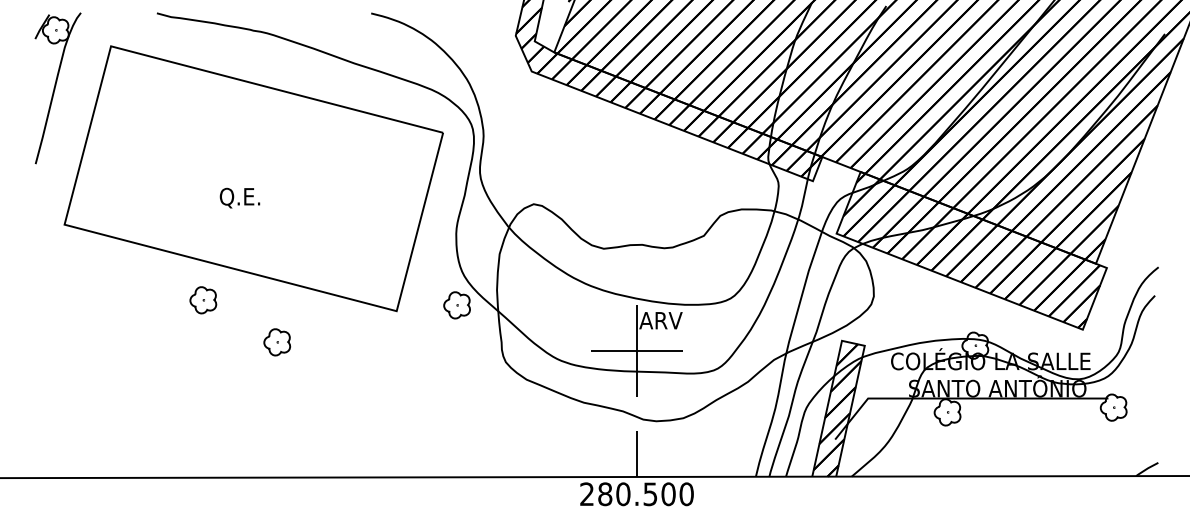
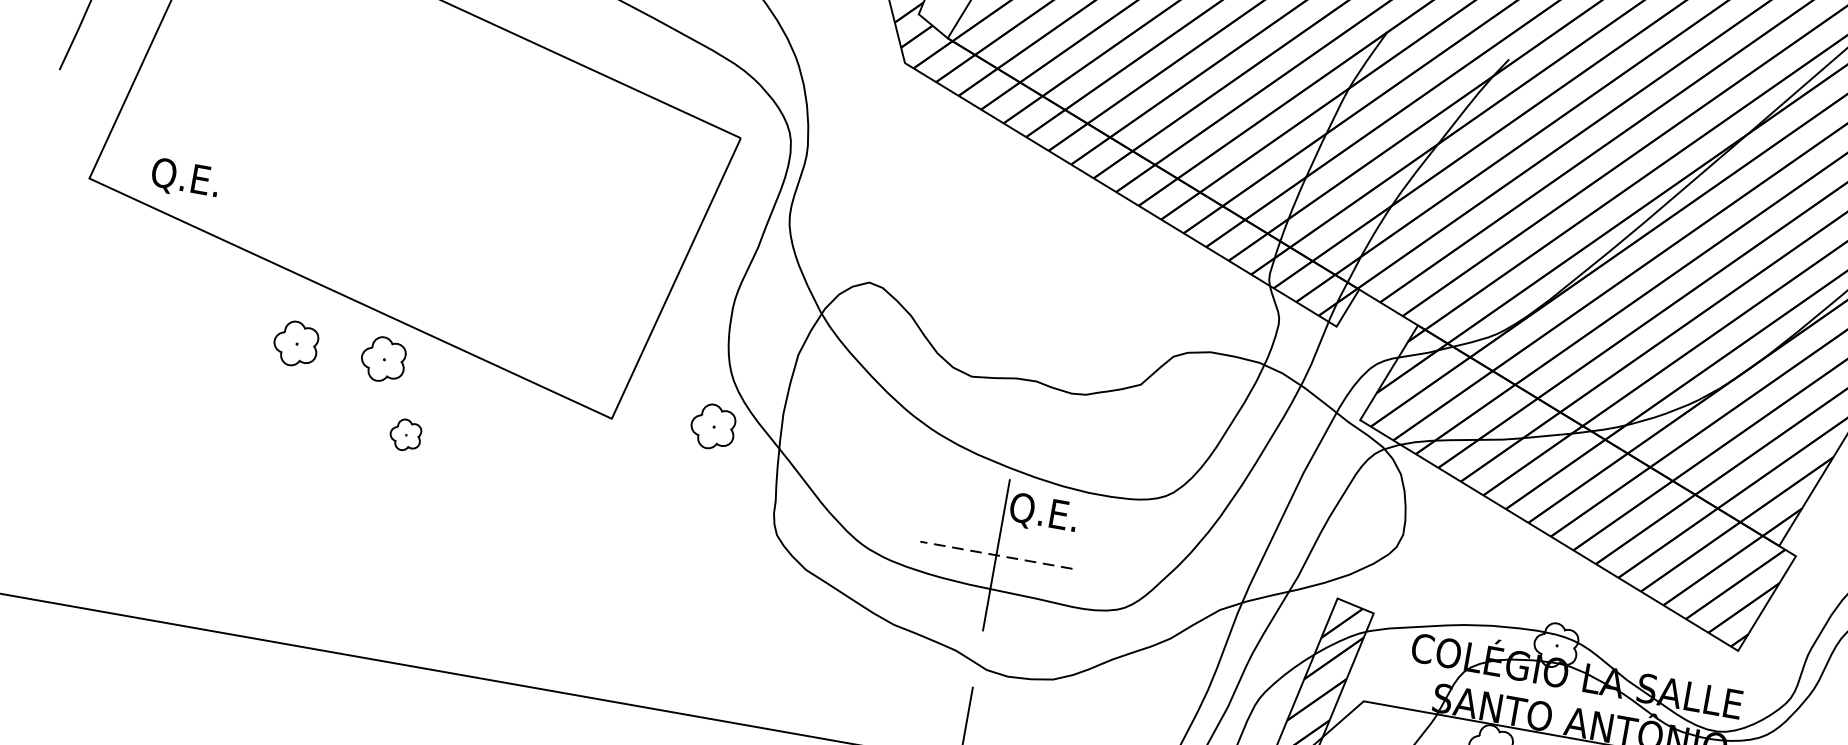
text: (239, 197) -> (184, 178), moved
part: (256, 300) -> (383, 359), added
text: (660, 321) -> (1043, 513), ARV -> Q.E.
part: (277, 342) -> (406, 435), size x0.7
line: (636, 351) -> (995, 555), solid -> dashed

